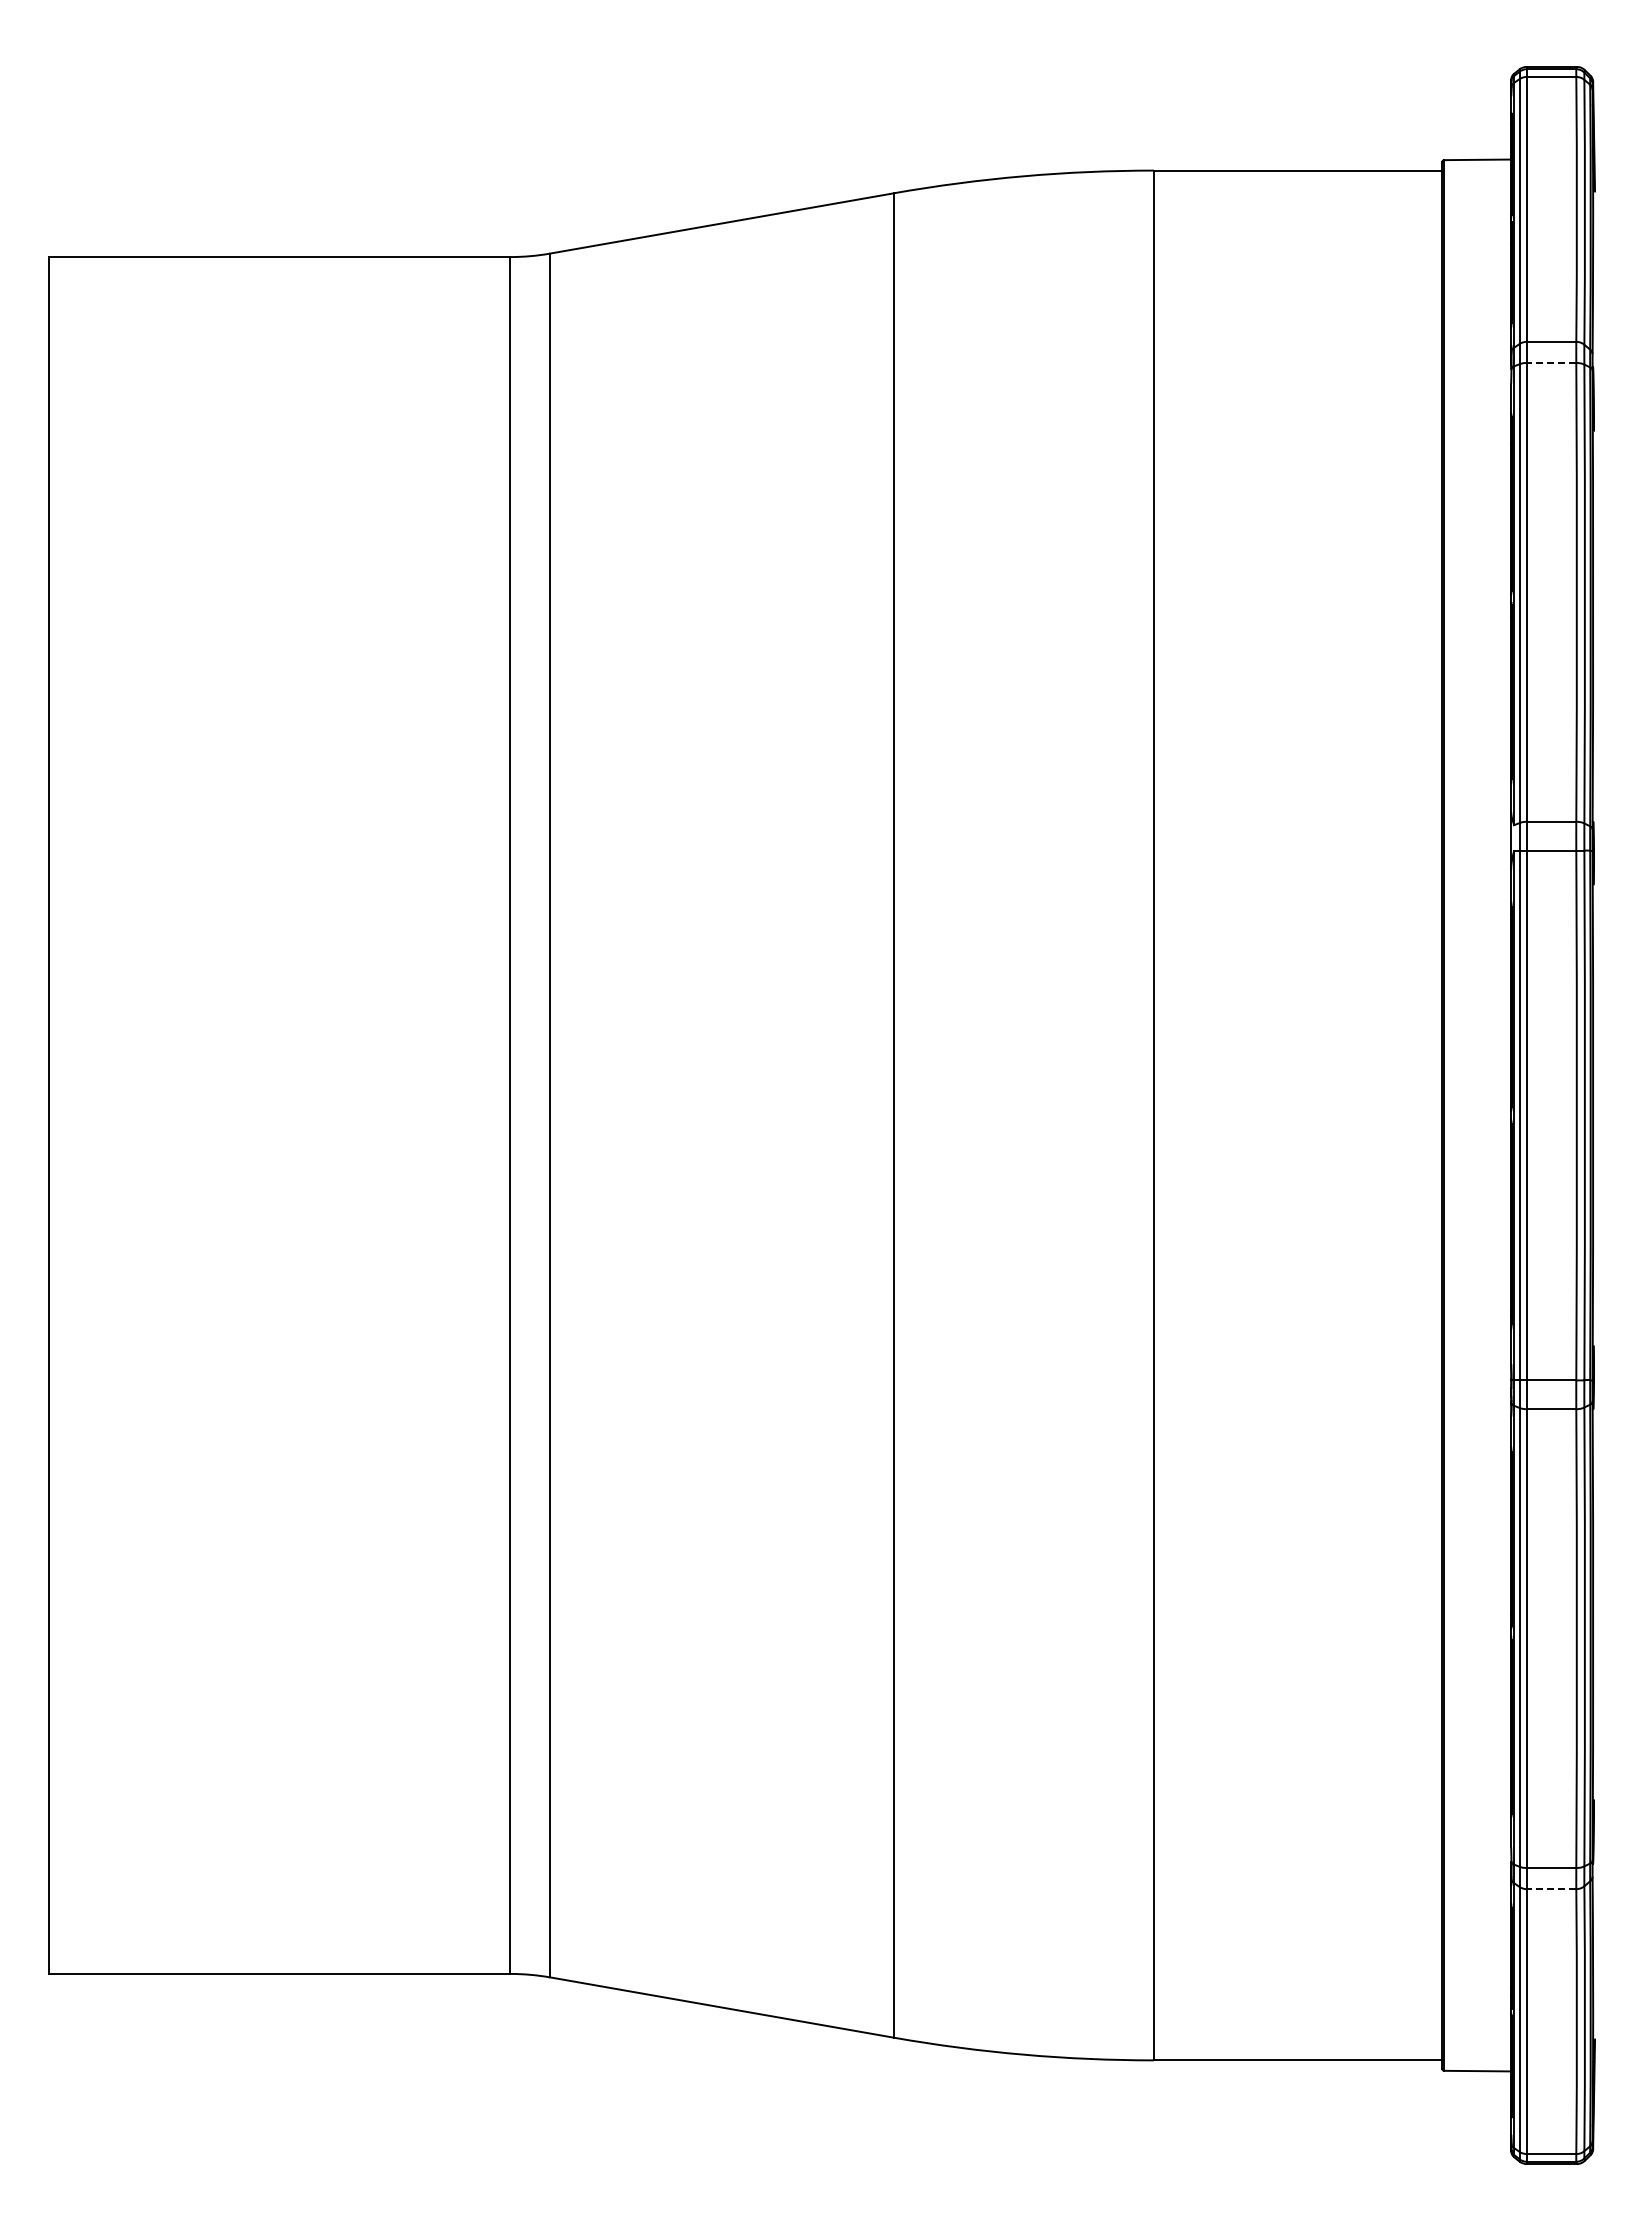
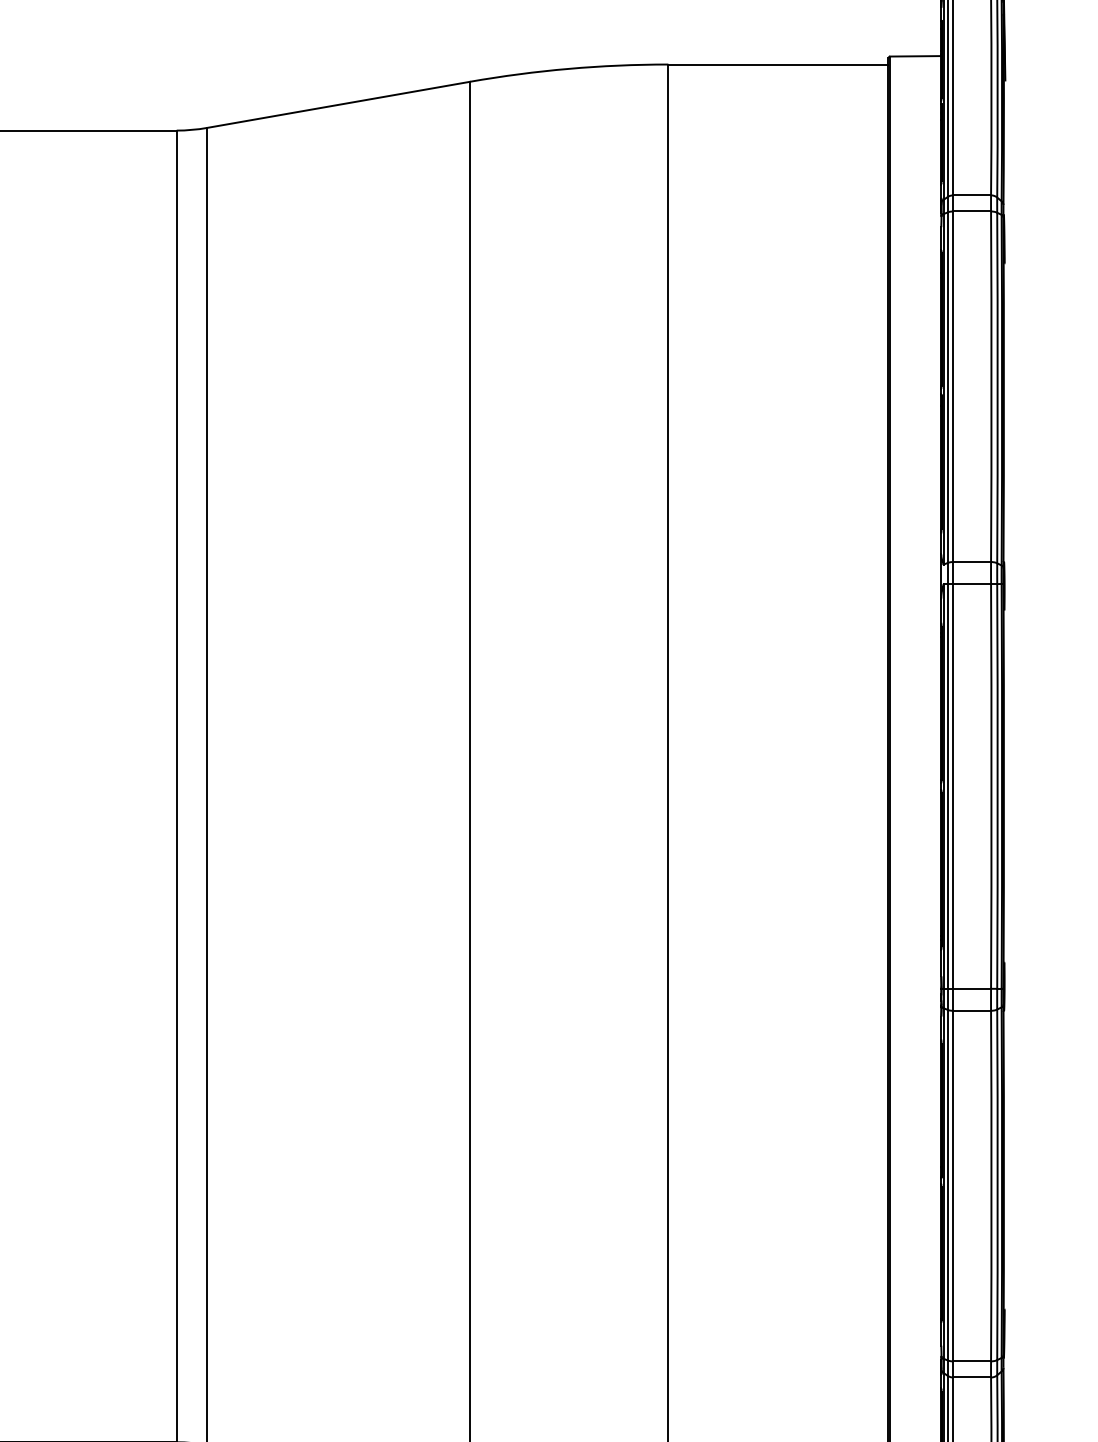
line: (1551, 362) -> (972, 211), dashed -> solid
line: (1551, 1889) -> (972, 1377), dashed -> solid

